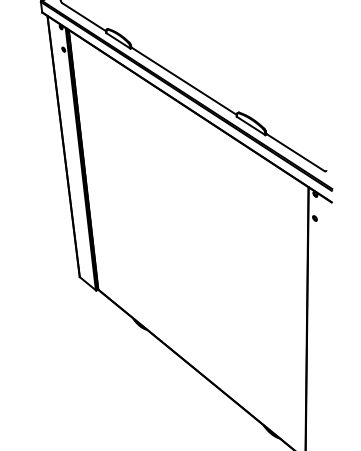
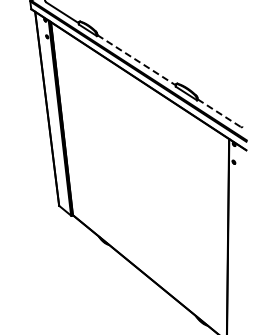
line: (183, 81) -> (136, 60), solid -> dashed
line: (295, 152) -> (219, 113), solid -> dashed

